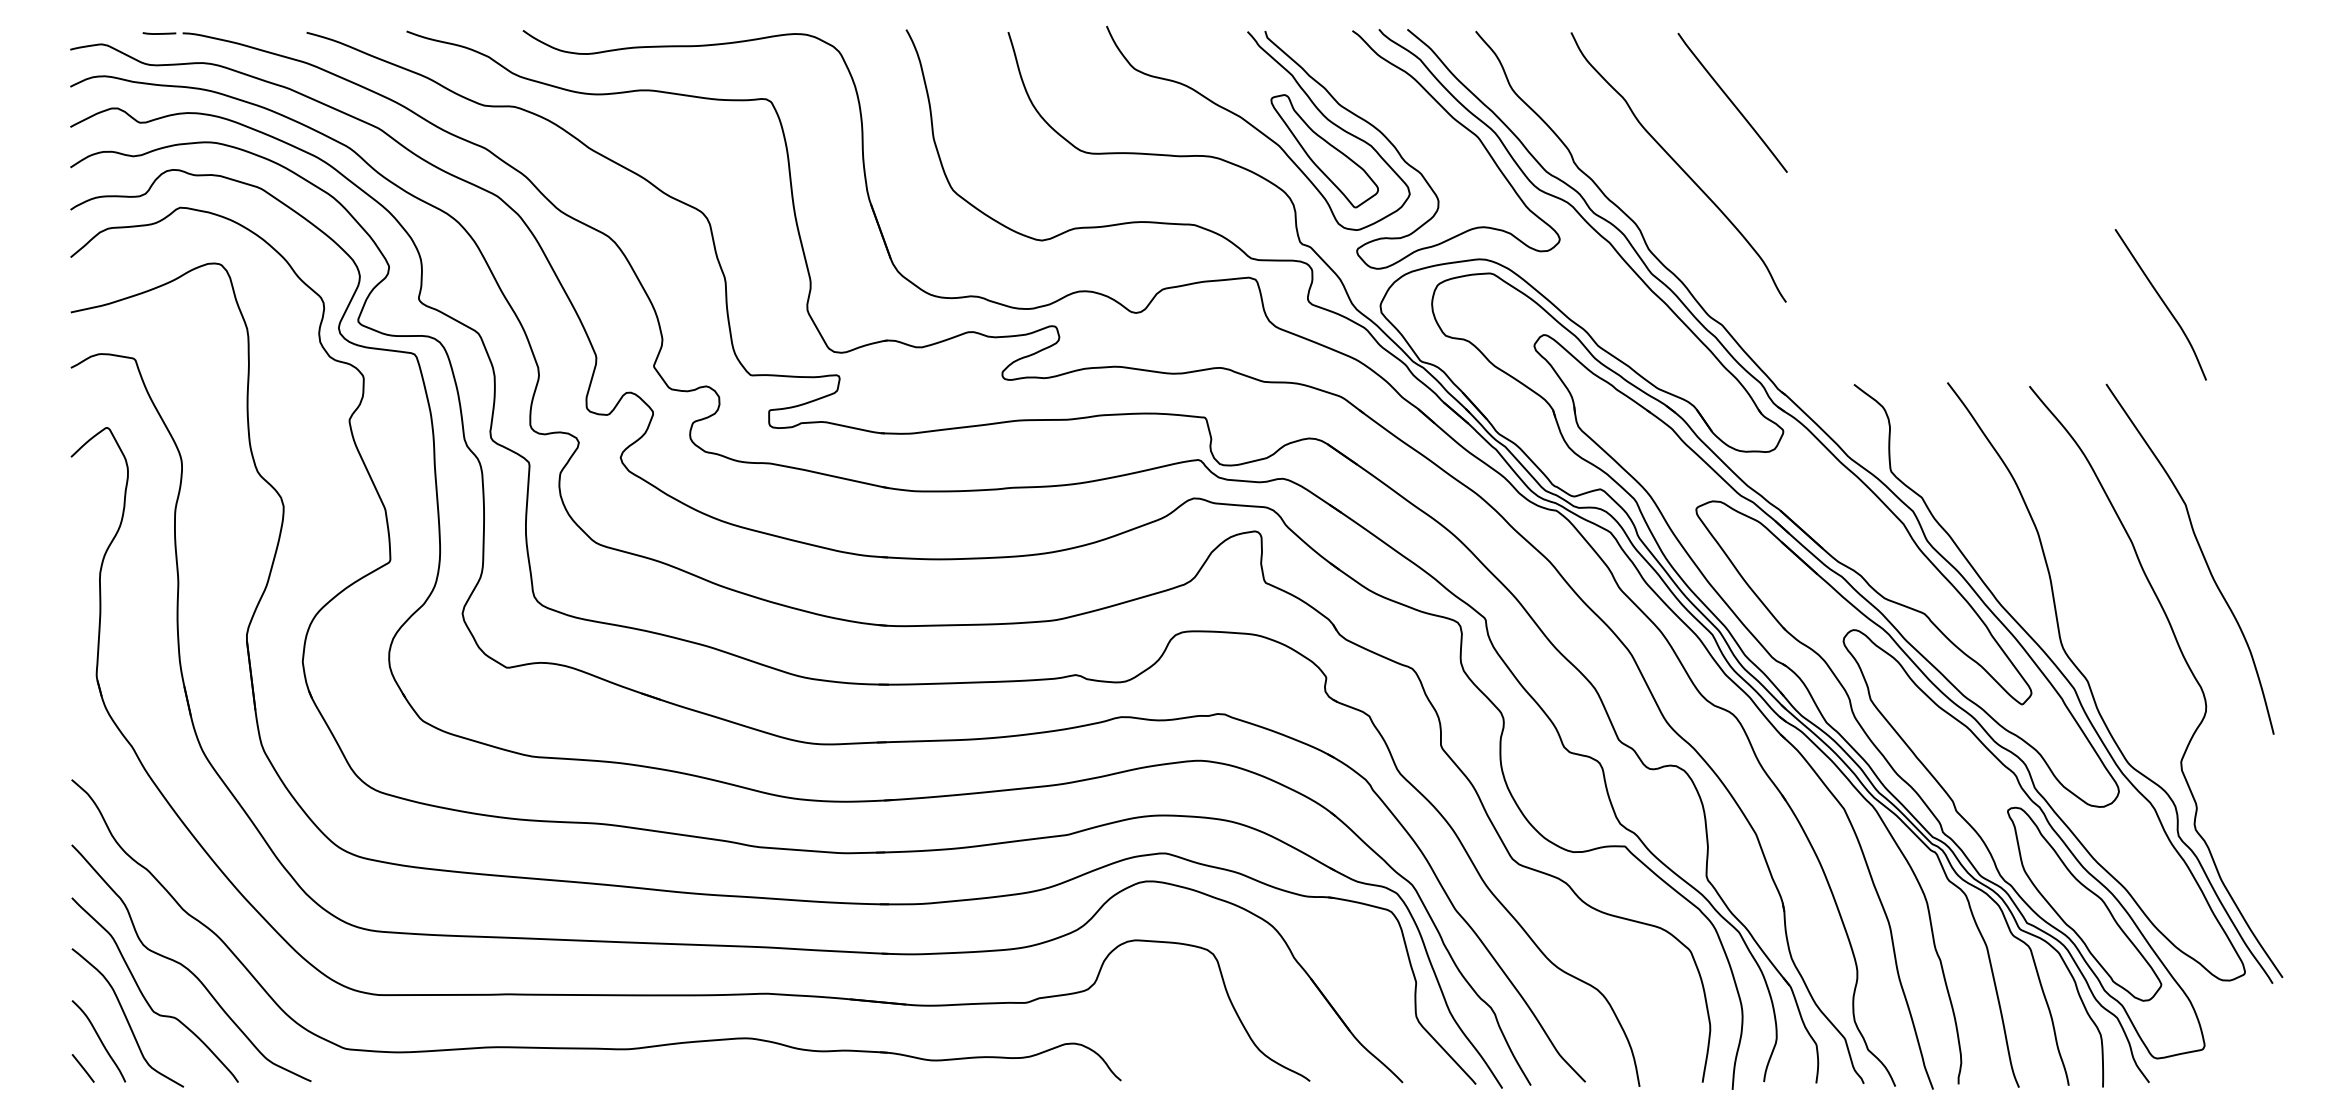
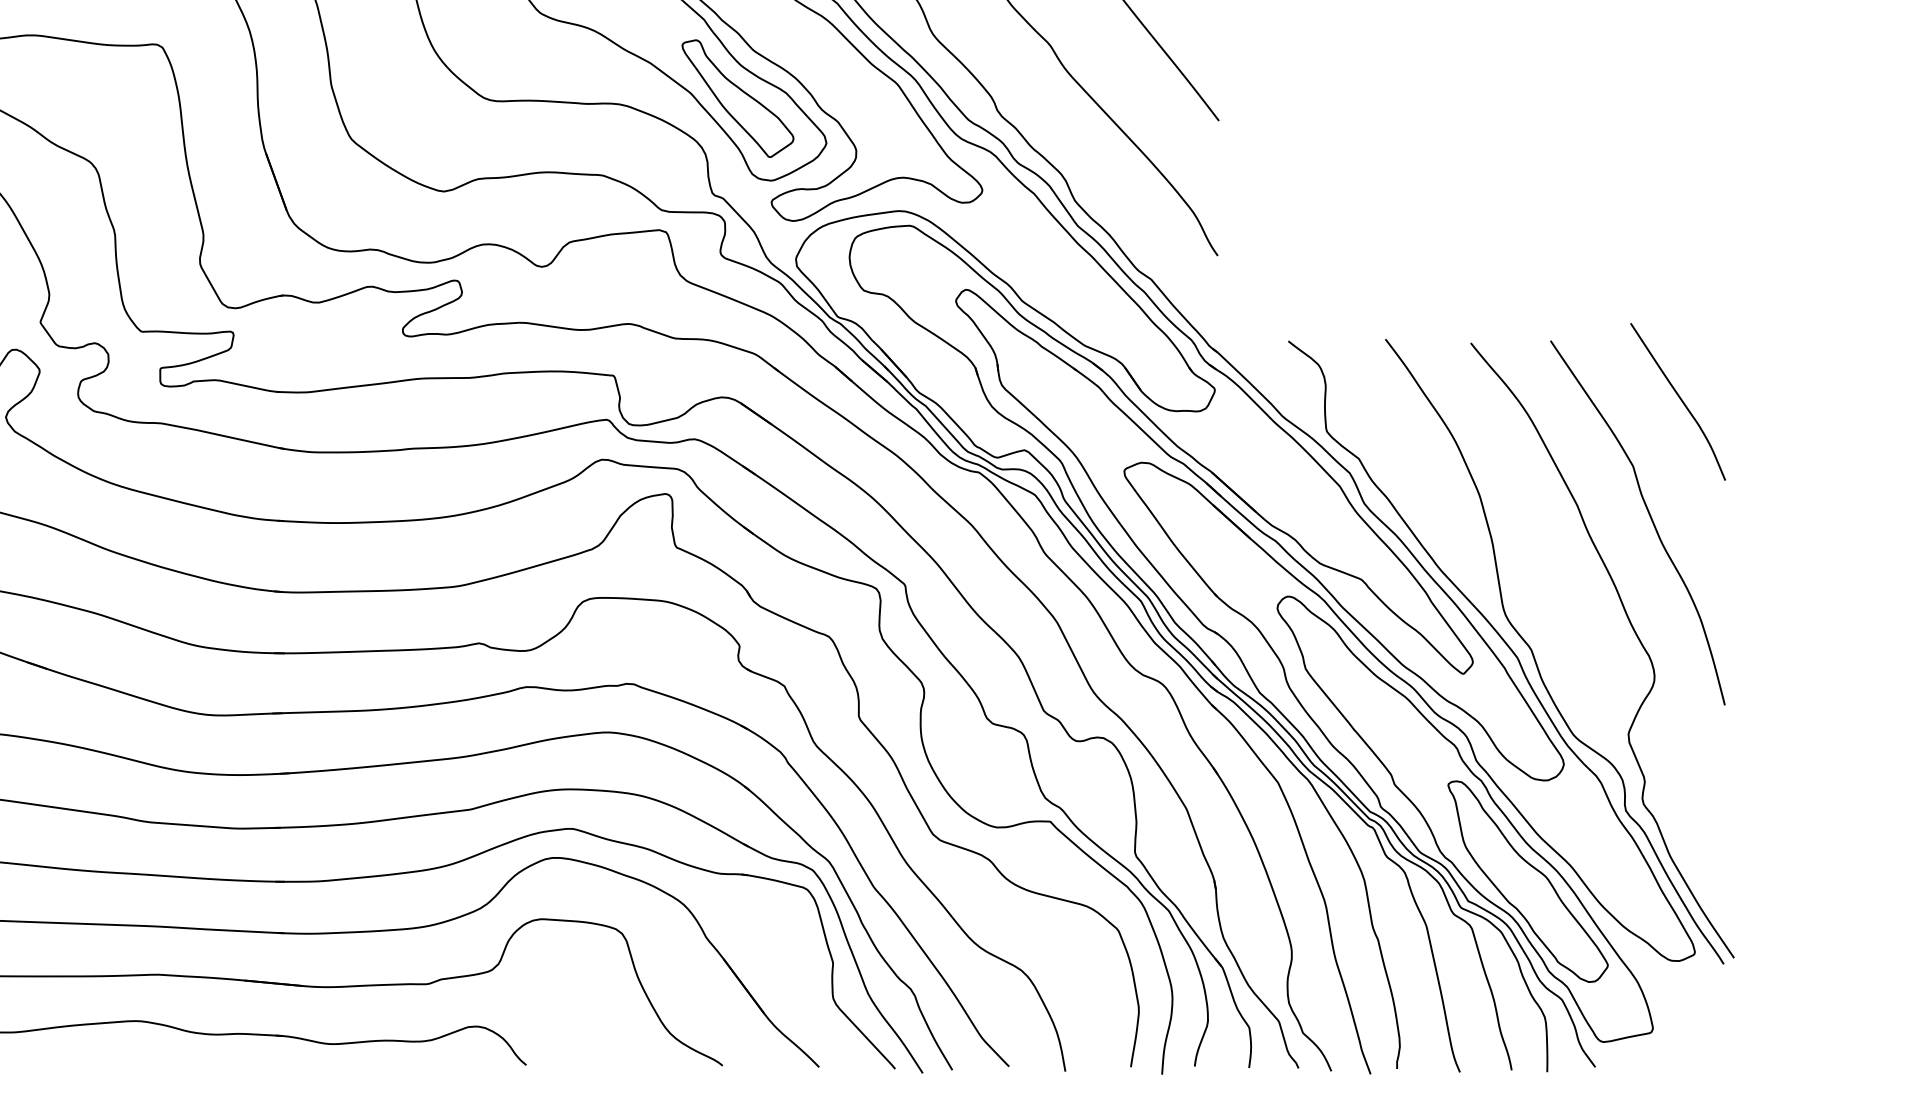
curve: (2162, 302) -> (1679, 399), moved

